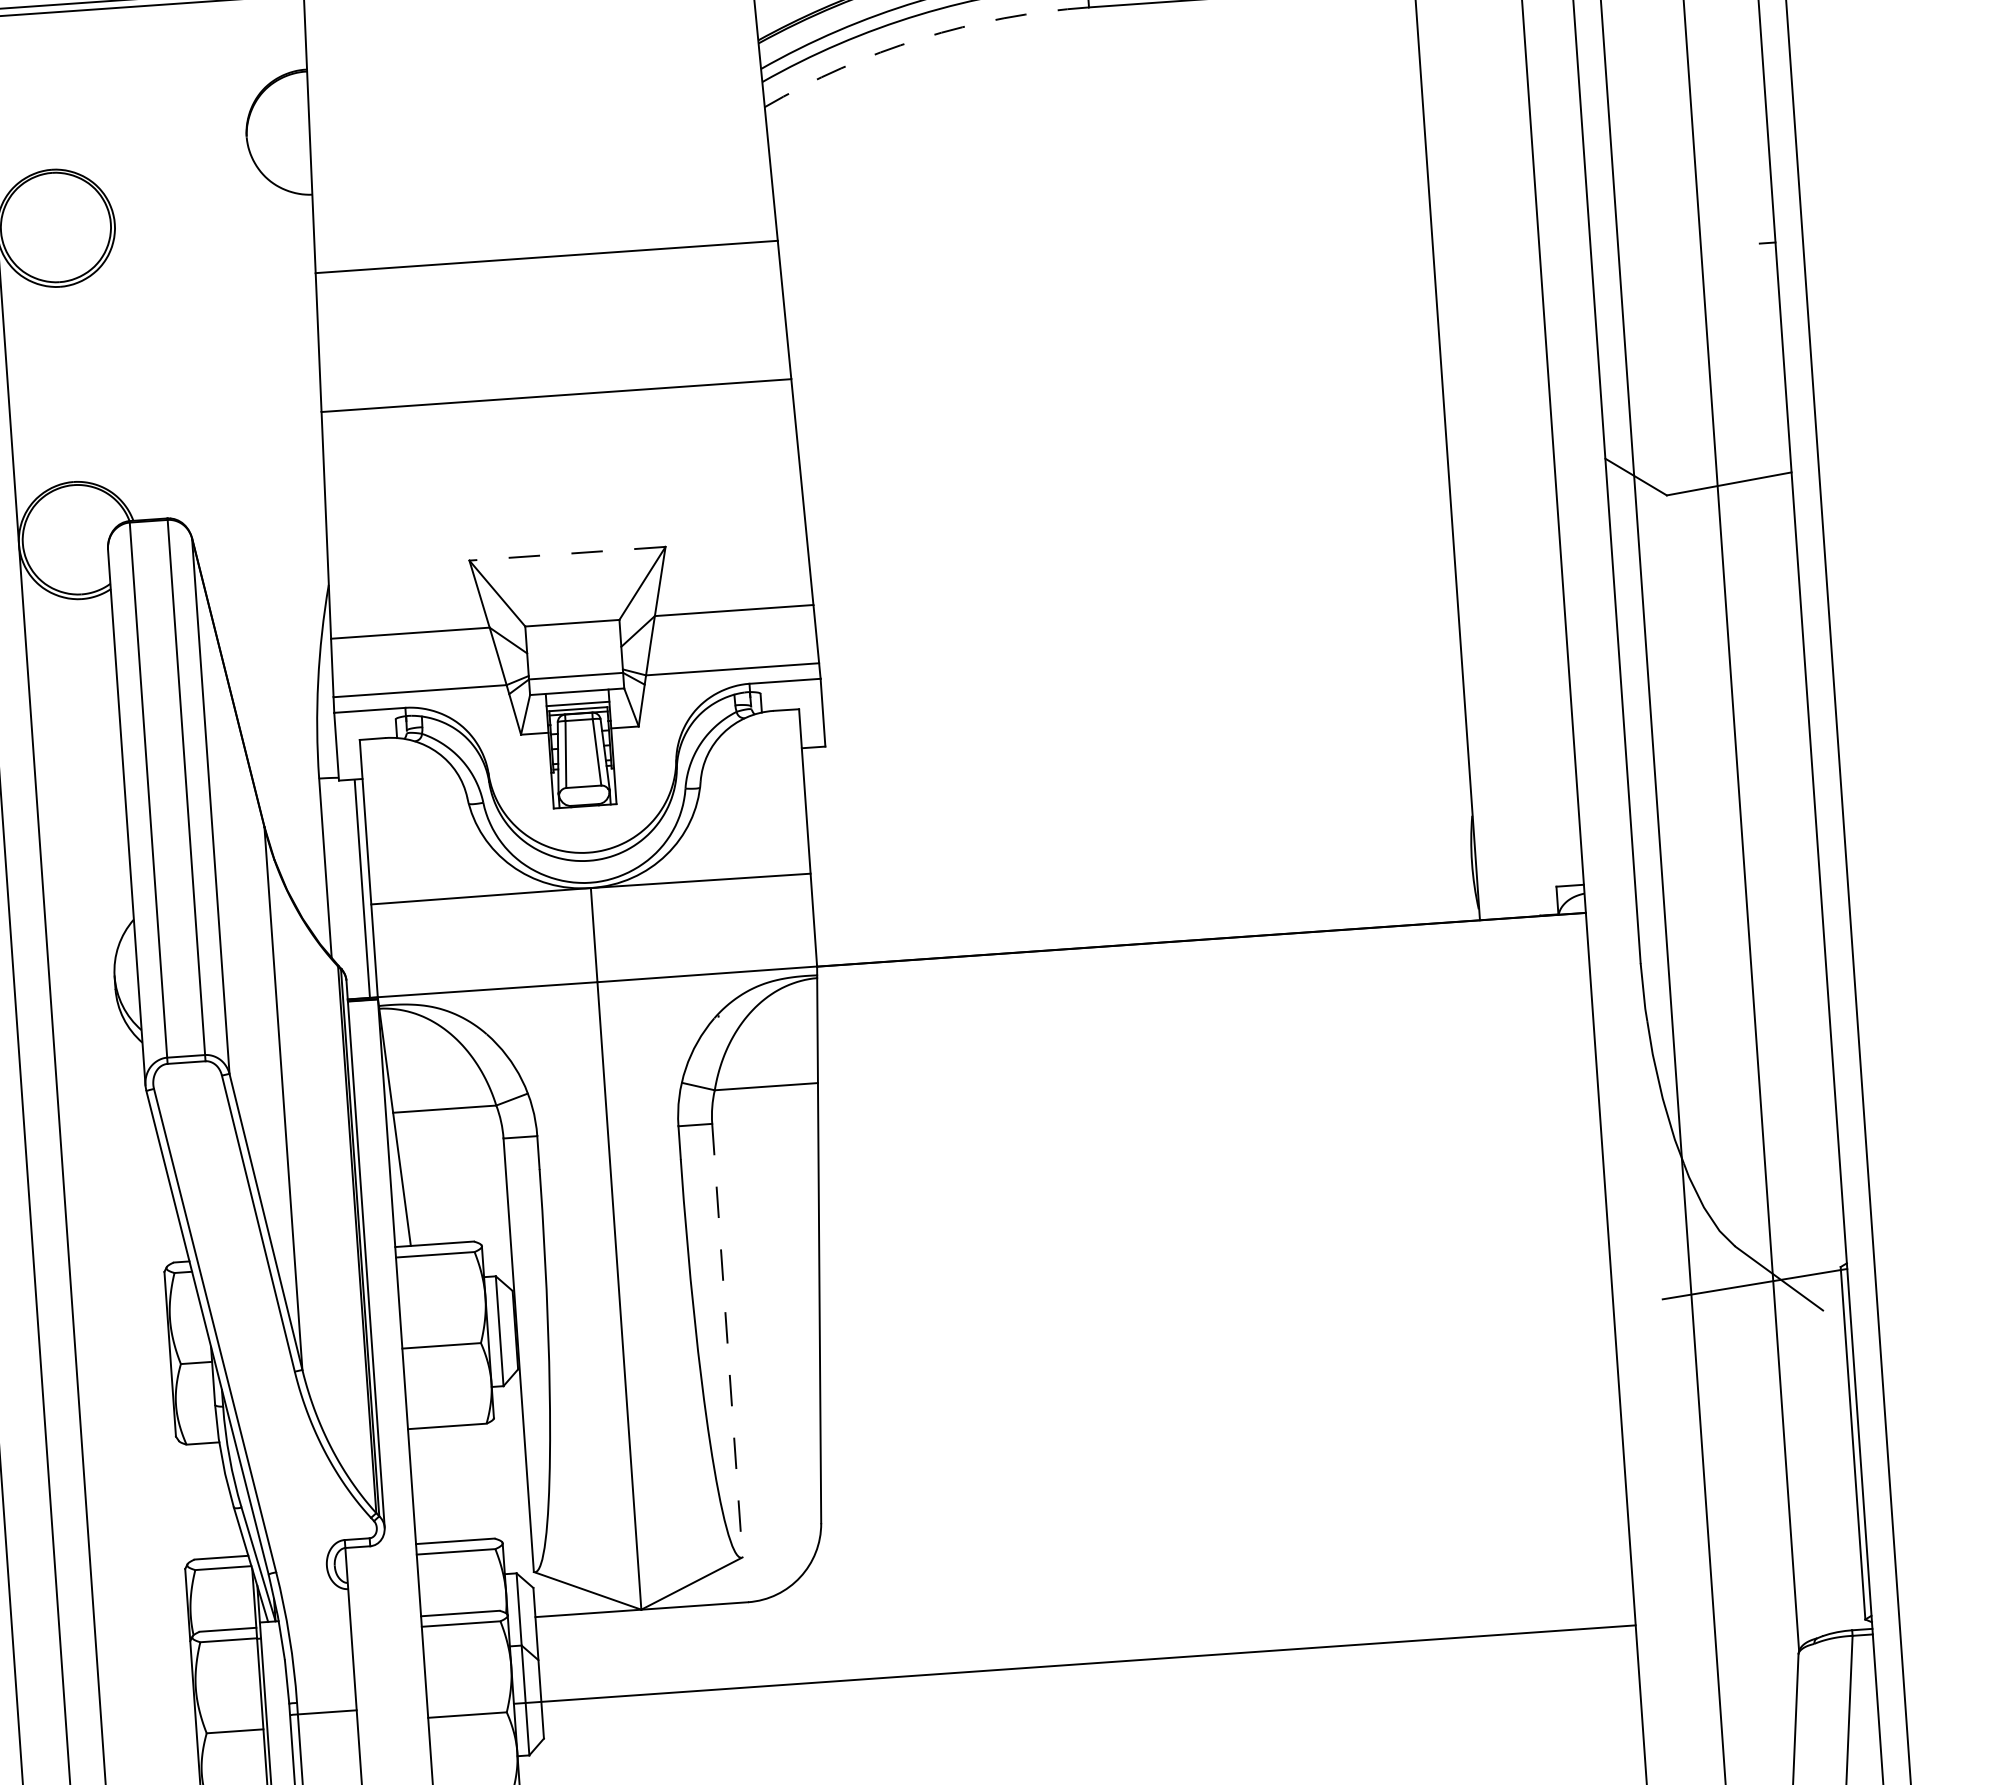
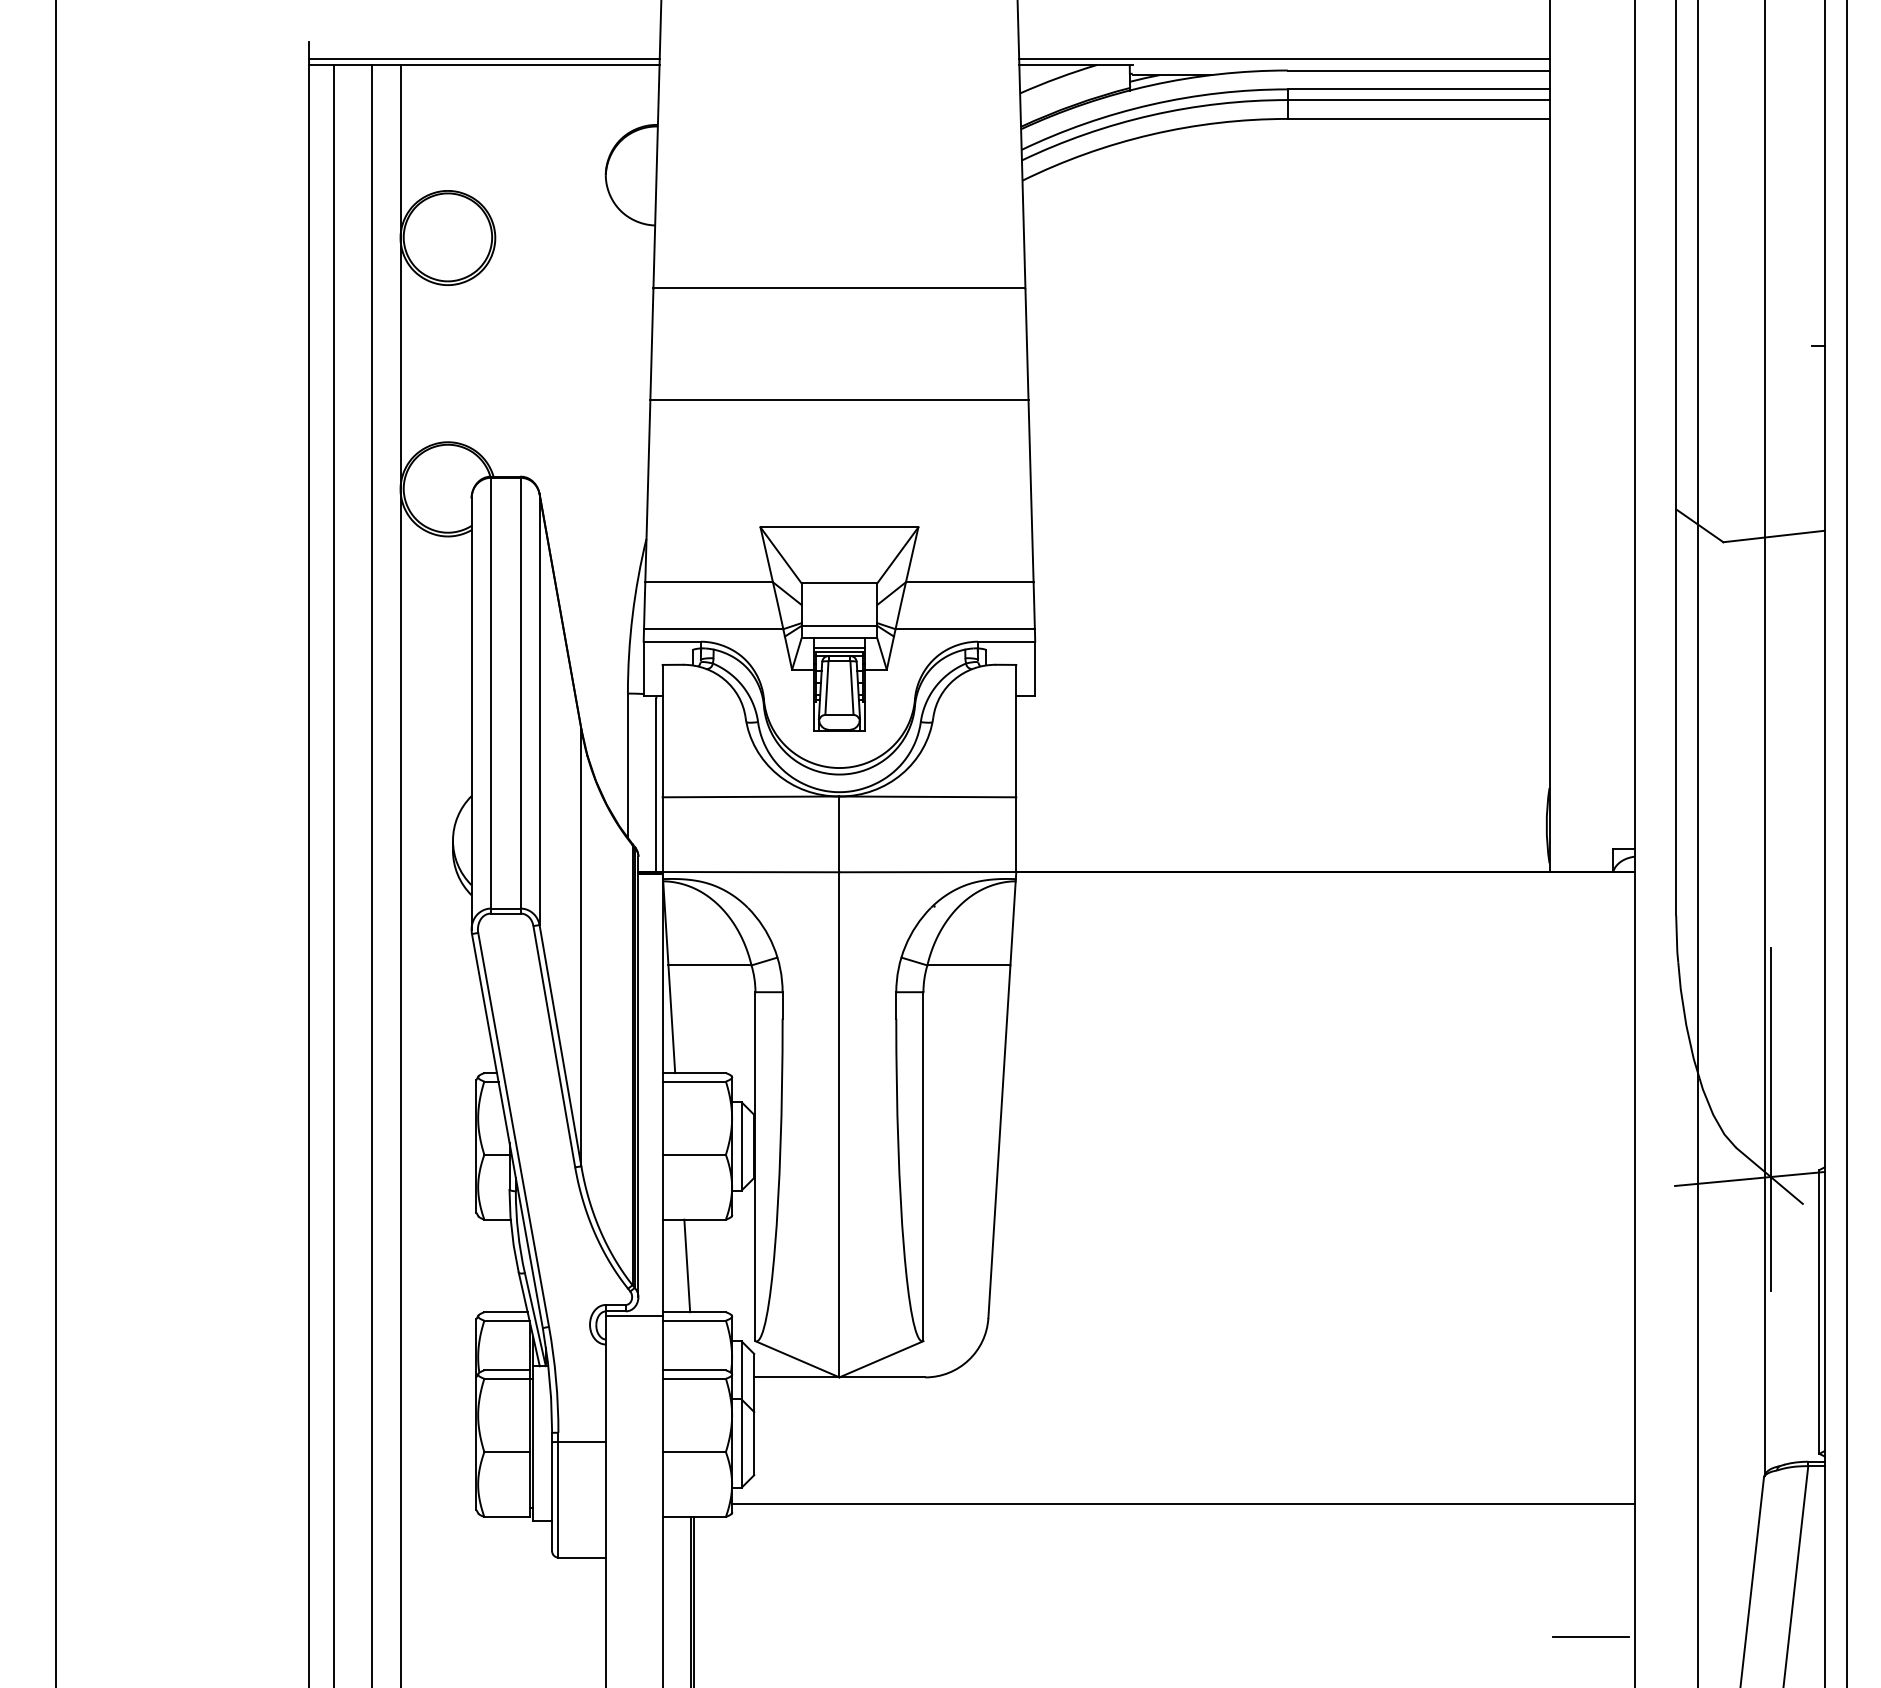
arc: (921, 38) -> (1151, 134), dashed -> solid
line: (567, 553) -> (839, 527), dashed -> solid
line: (1775, 1208) -> (1770, 1119), added
line: (727, 1340) -> (923, 1166), dashed -> solid
line: (442, 1483) -> (687, 1265), added
line: (380, 1550) -> (633, 1315), added
line: (1074, 1664) -> (1183, 1503), moved

